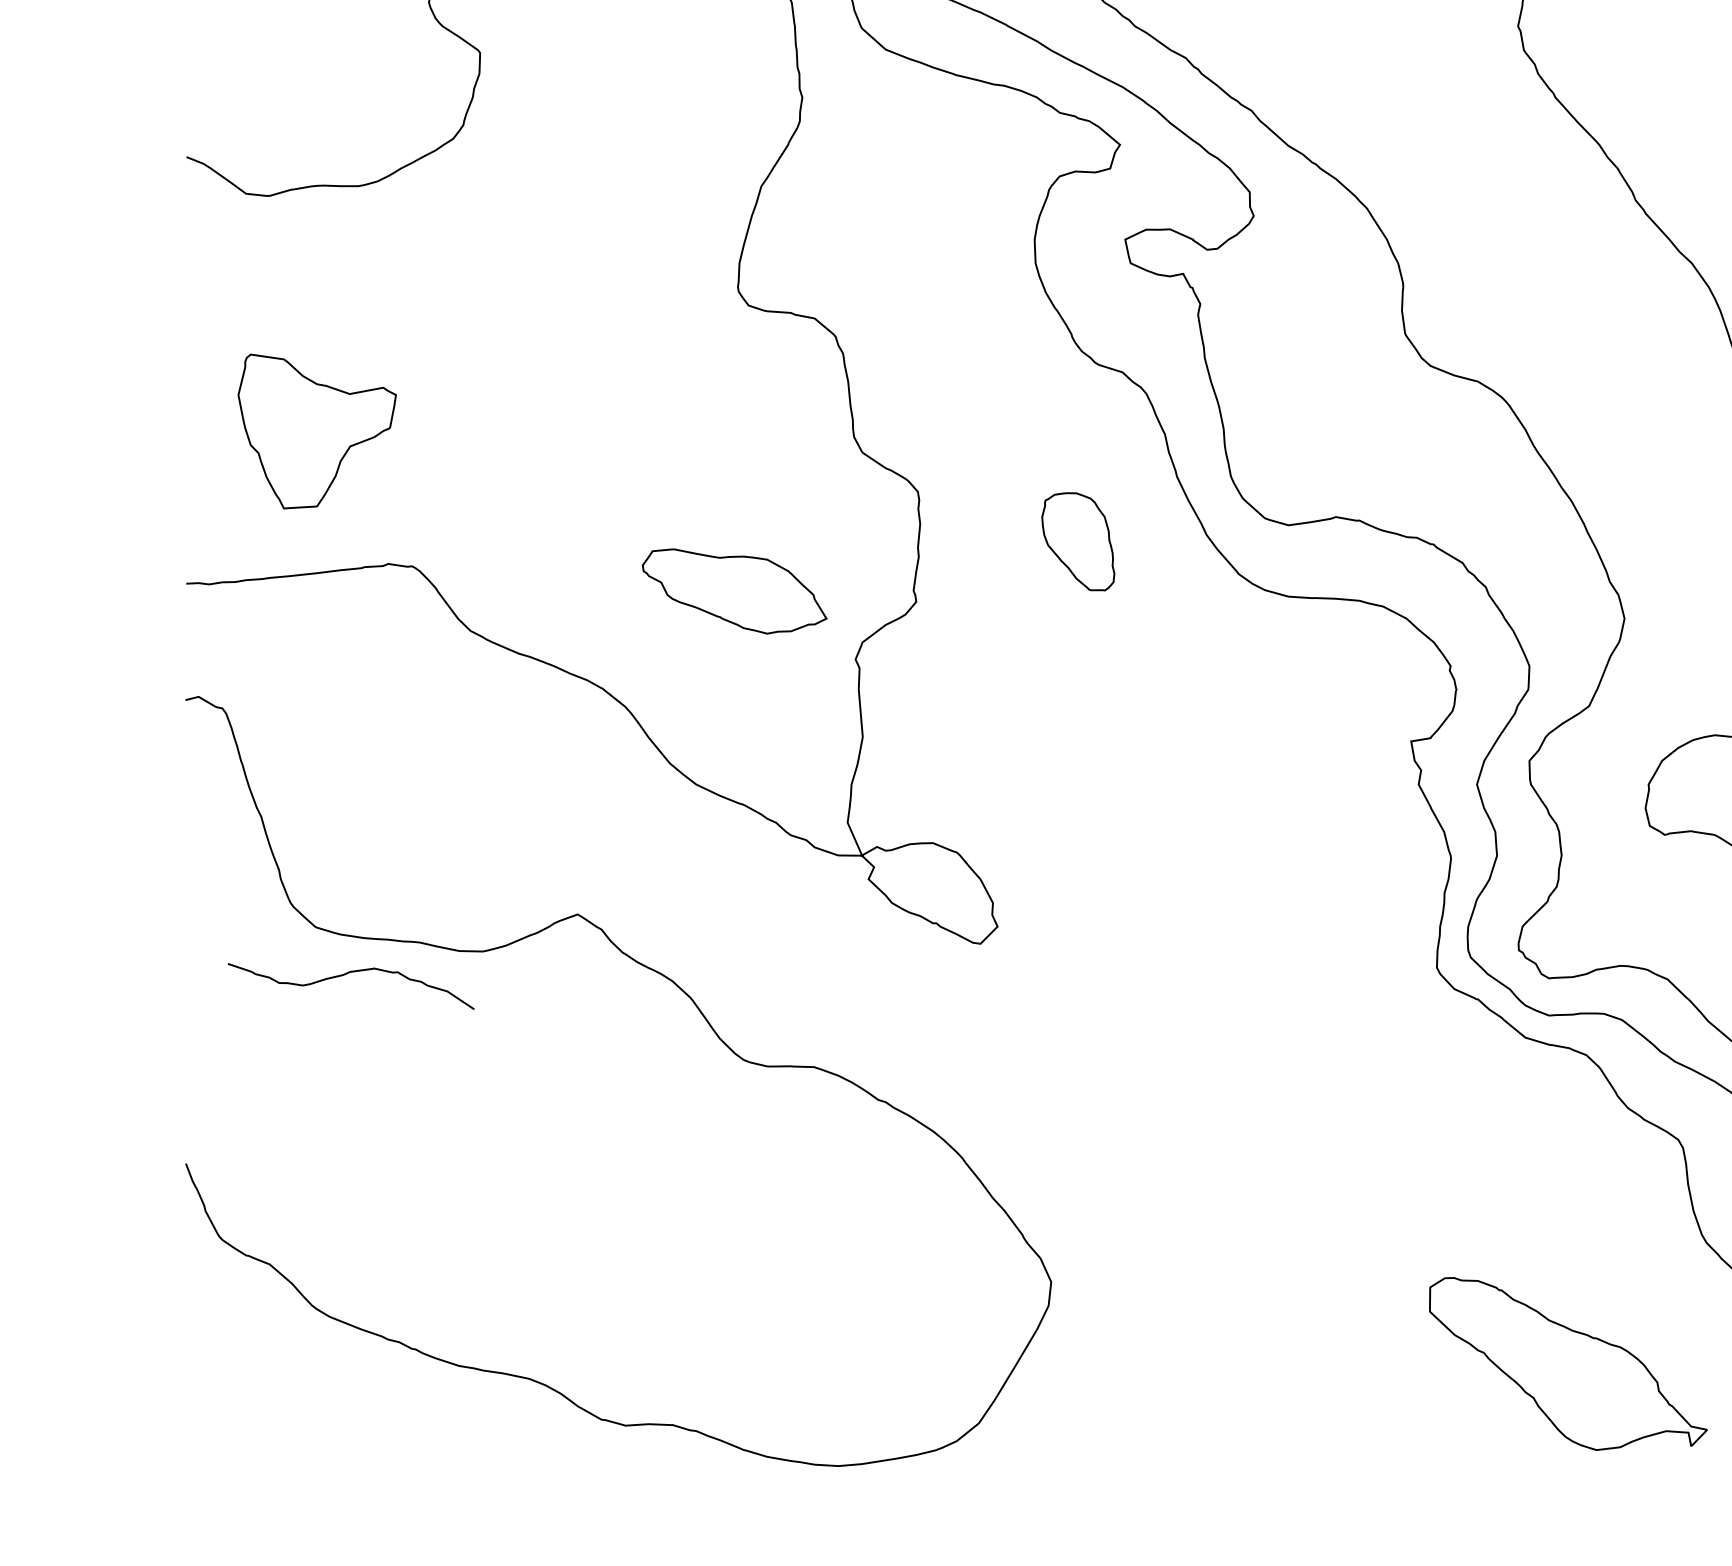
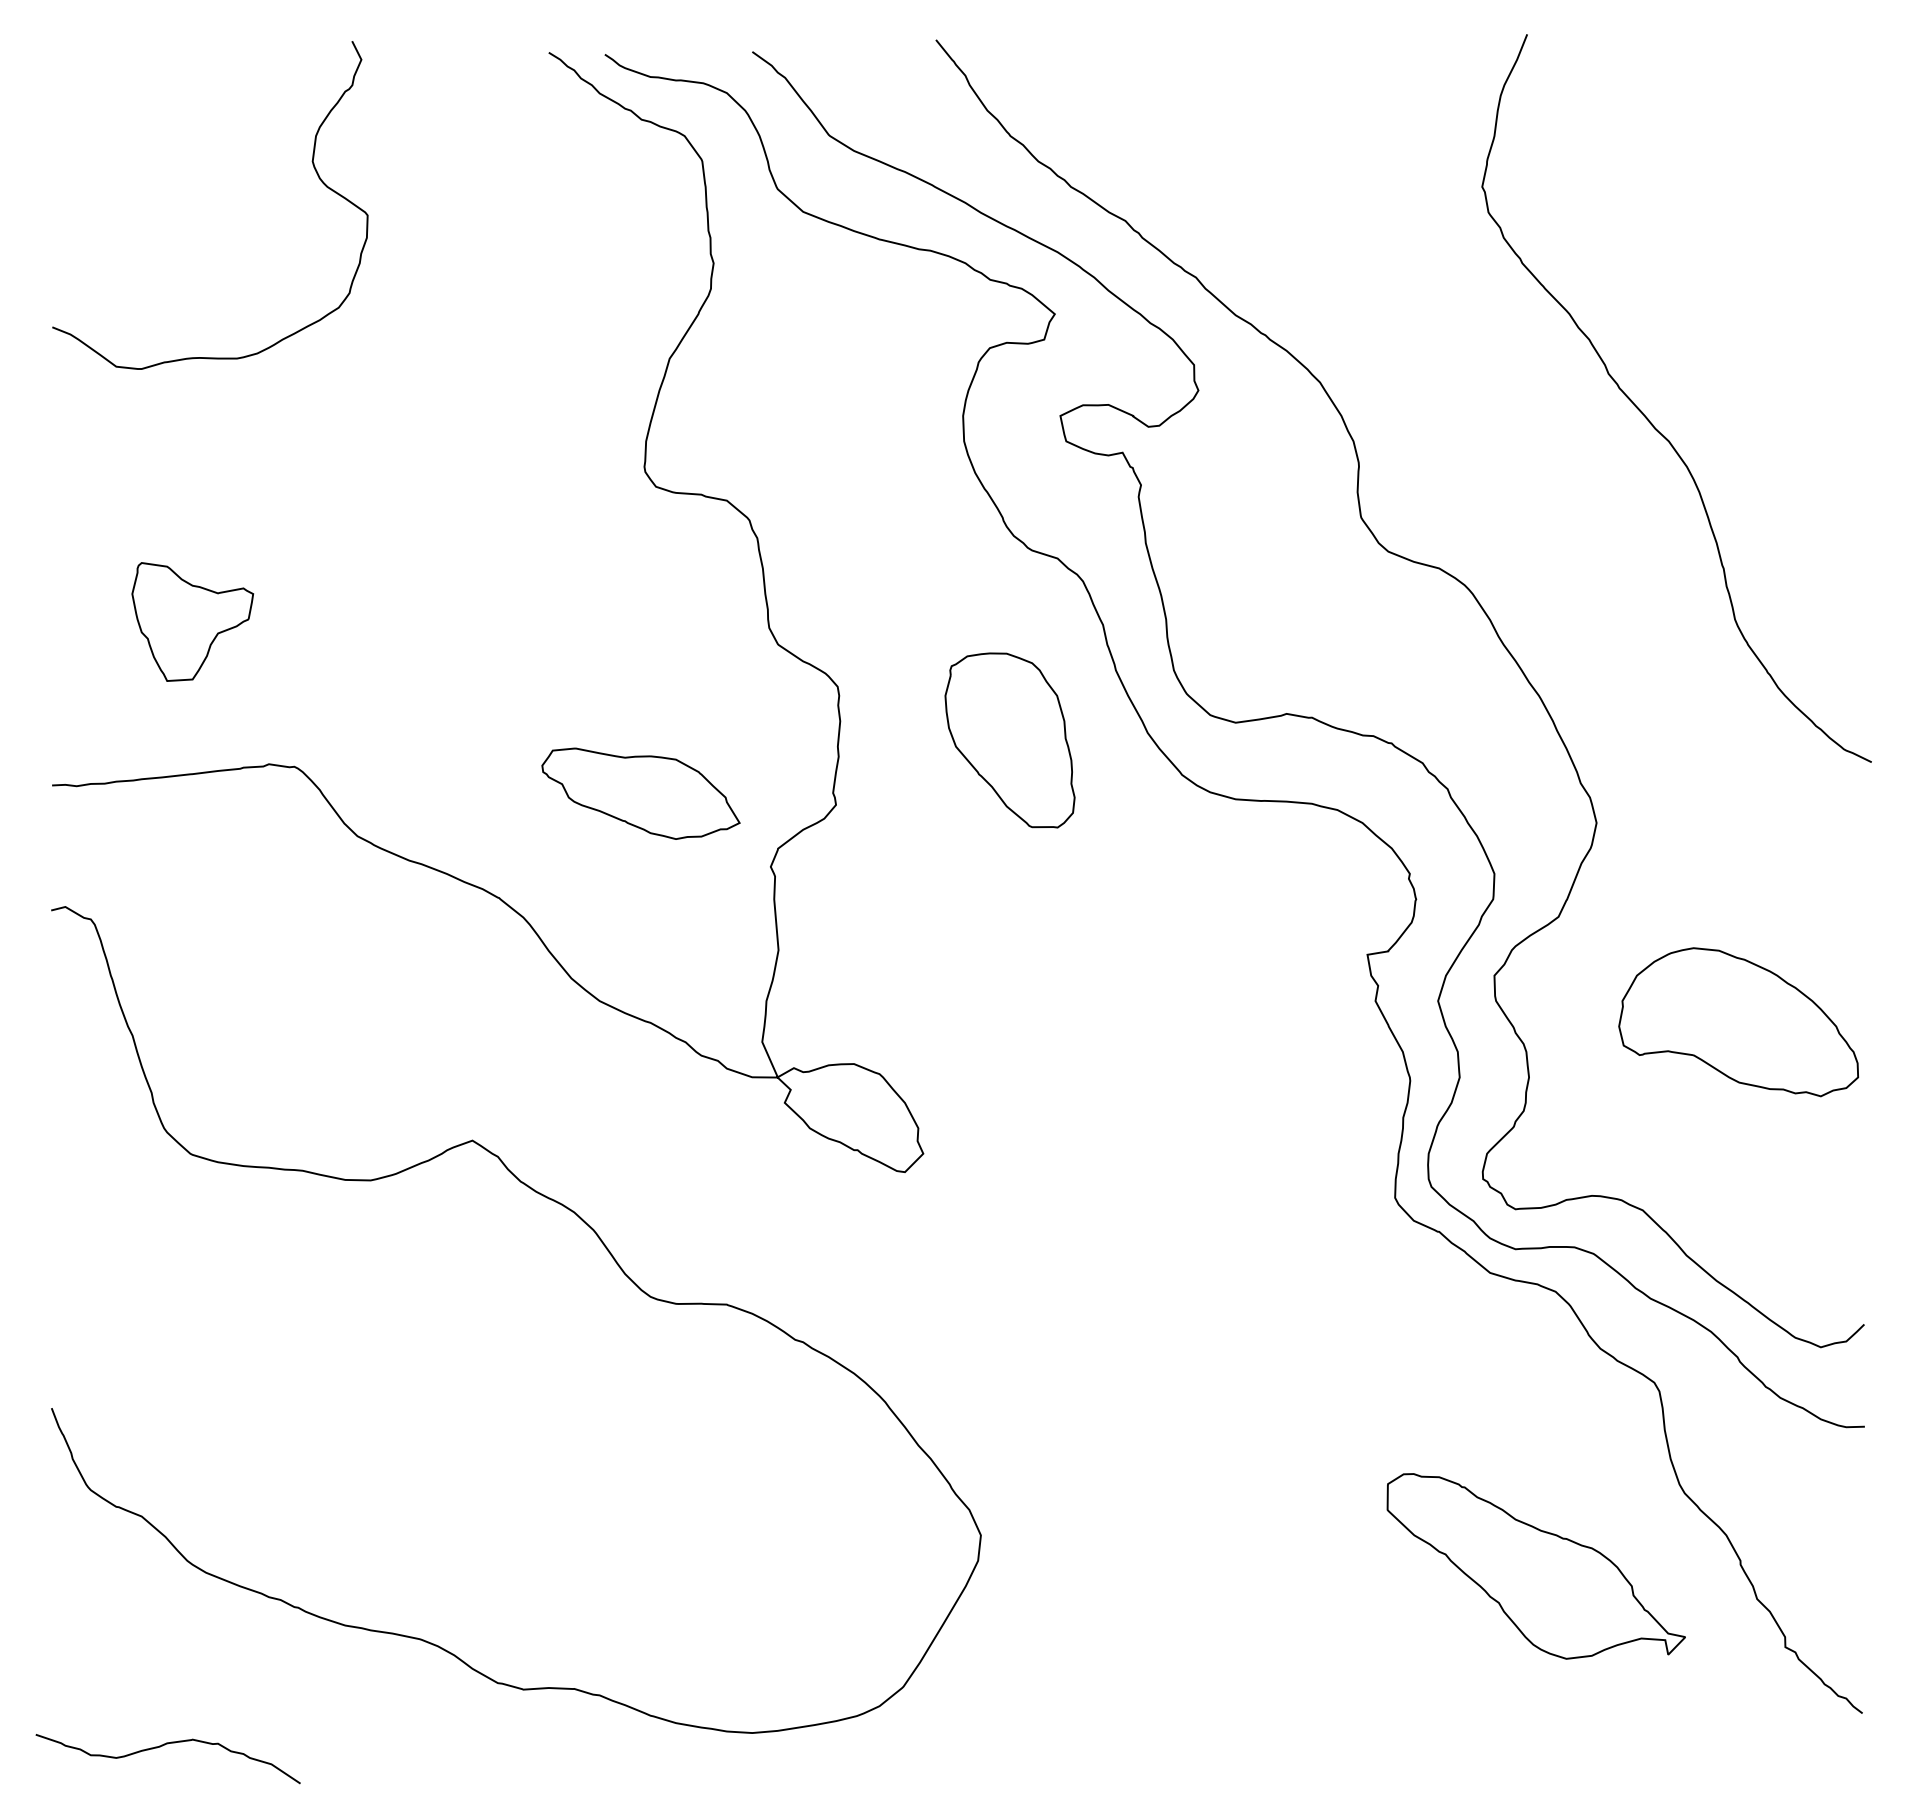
part: (317, 431) -> (192, 621), size x0.71
part: (1077, 541) -> (1009, 740), size x1.67
curve: (344, 975) -> (160, 1747), moved
part: (1567, 1364) -> (1535, 1566), moved

